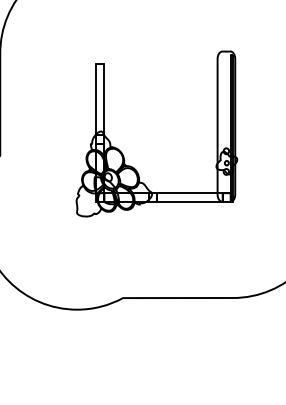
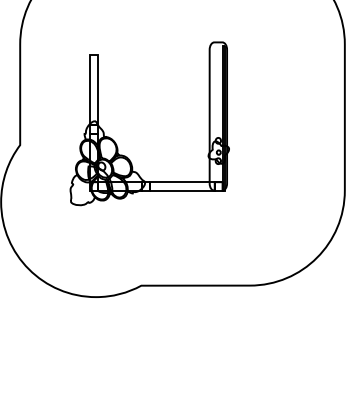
part: (122, 151) -> (115, 141), moved

